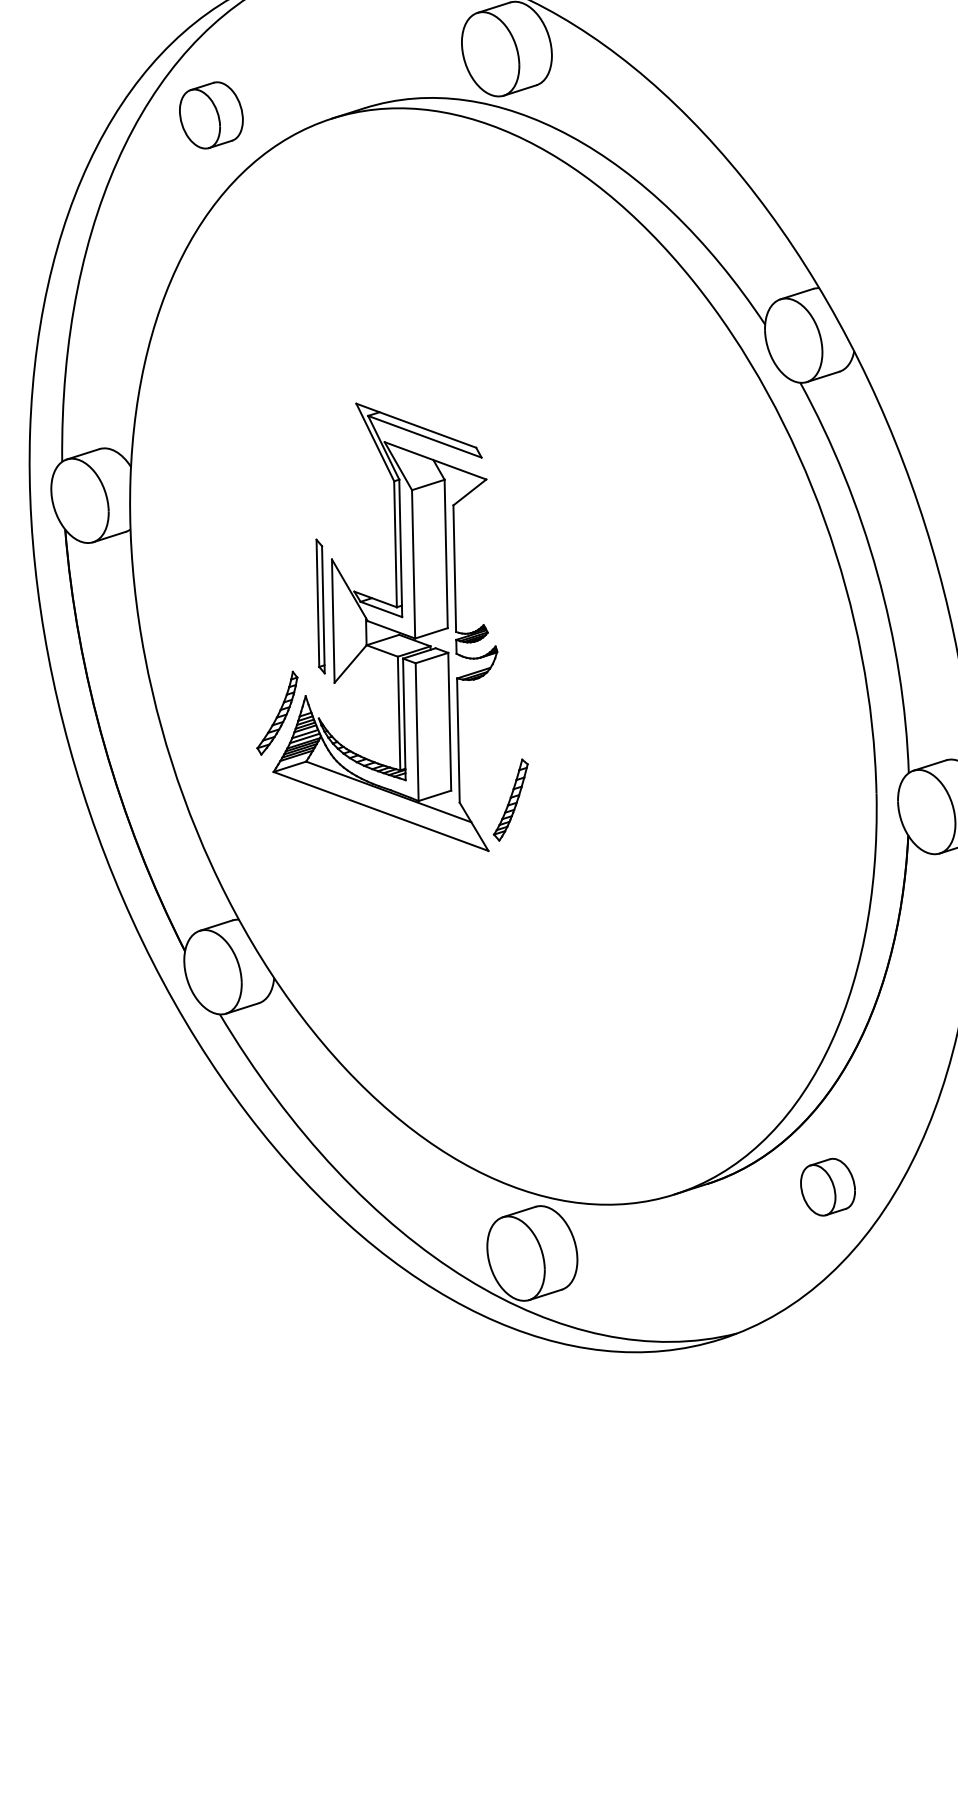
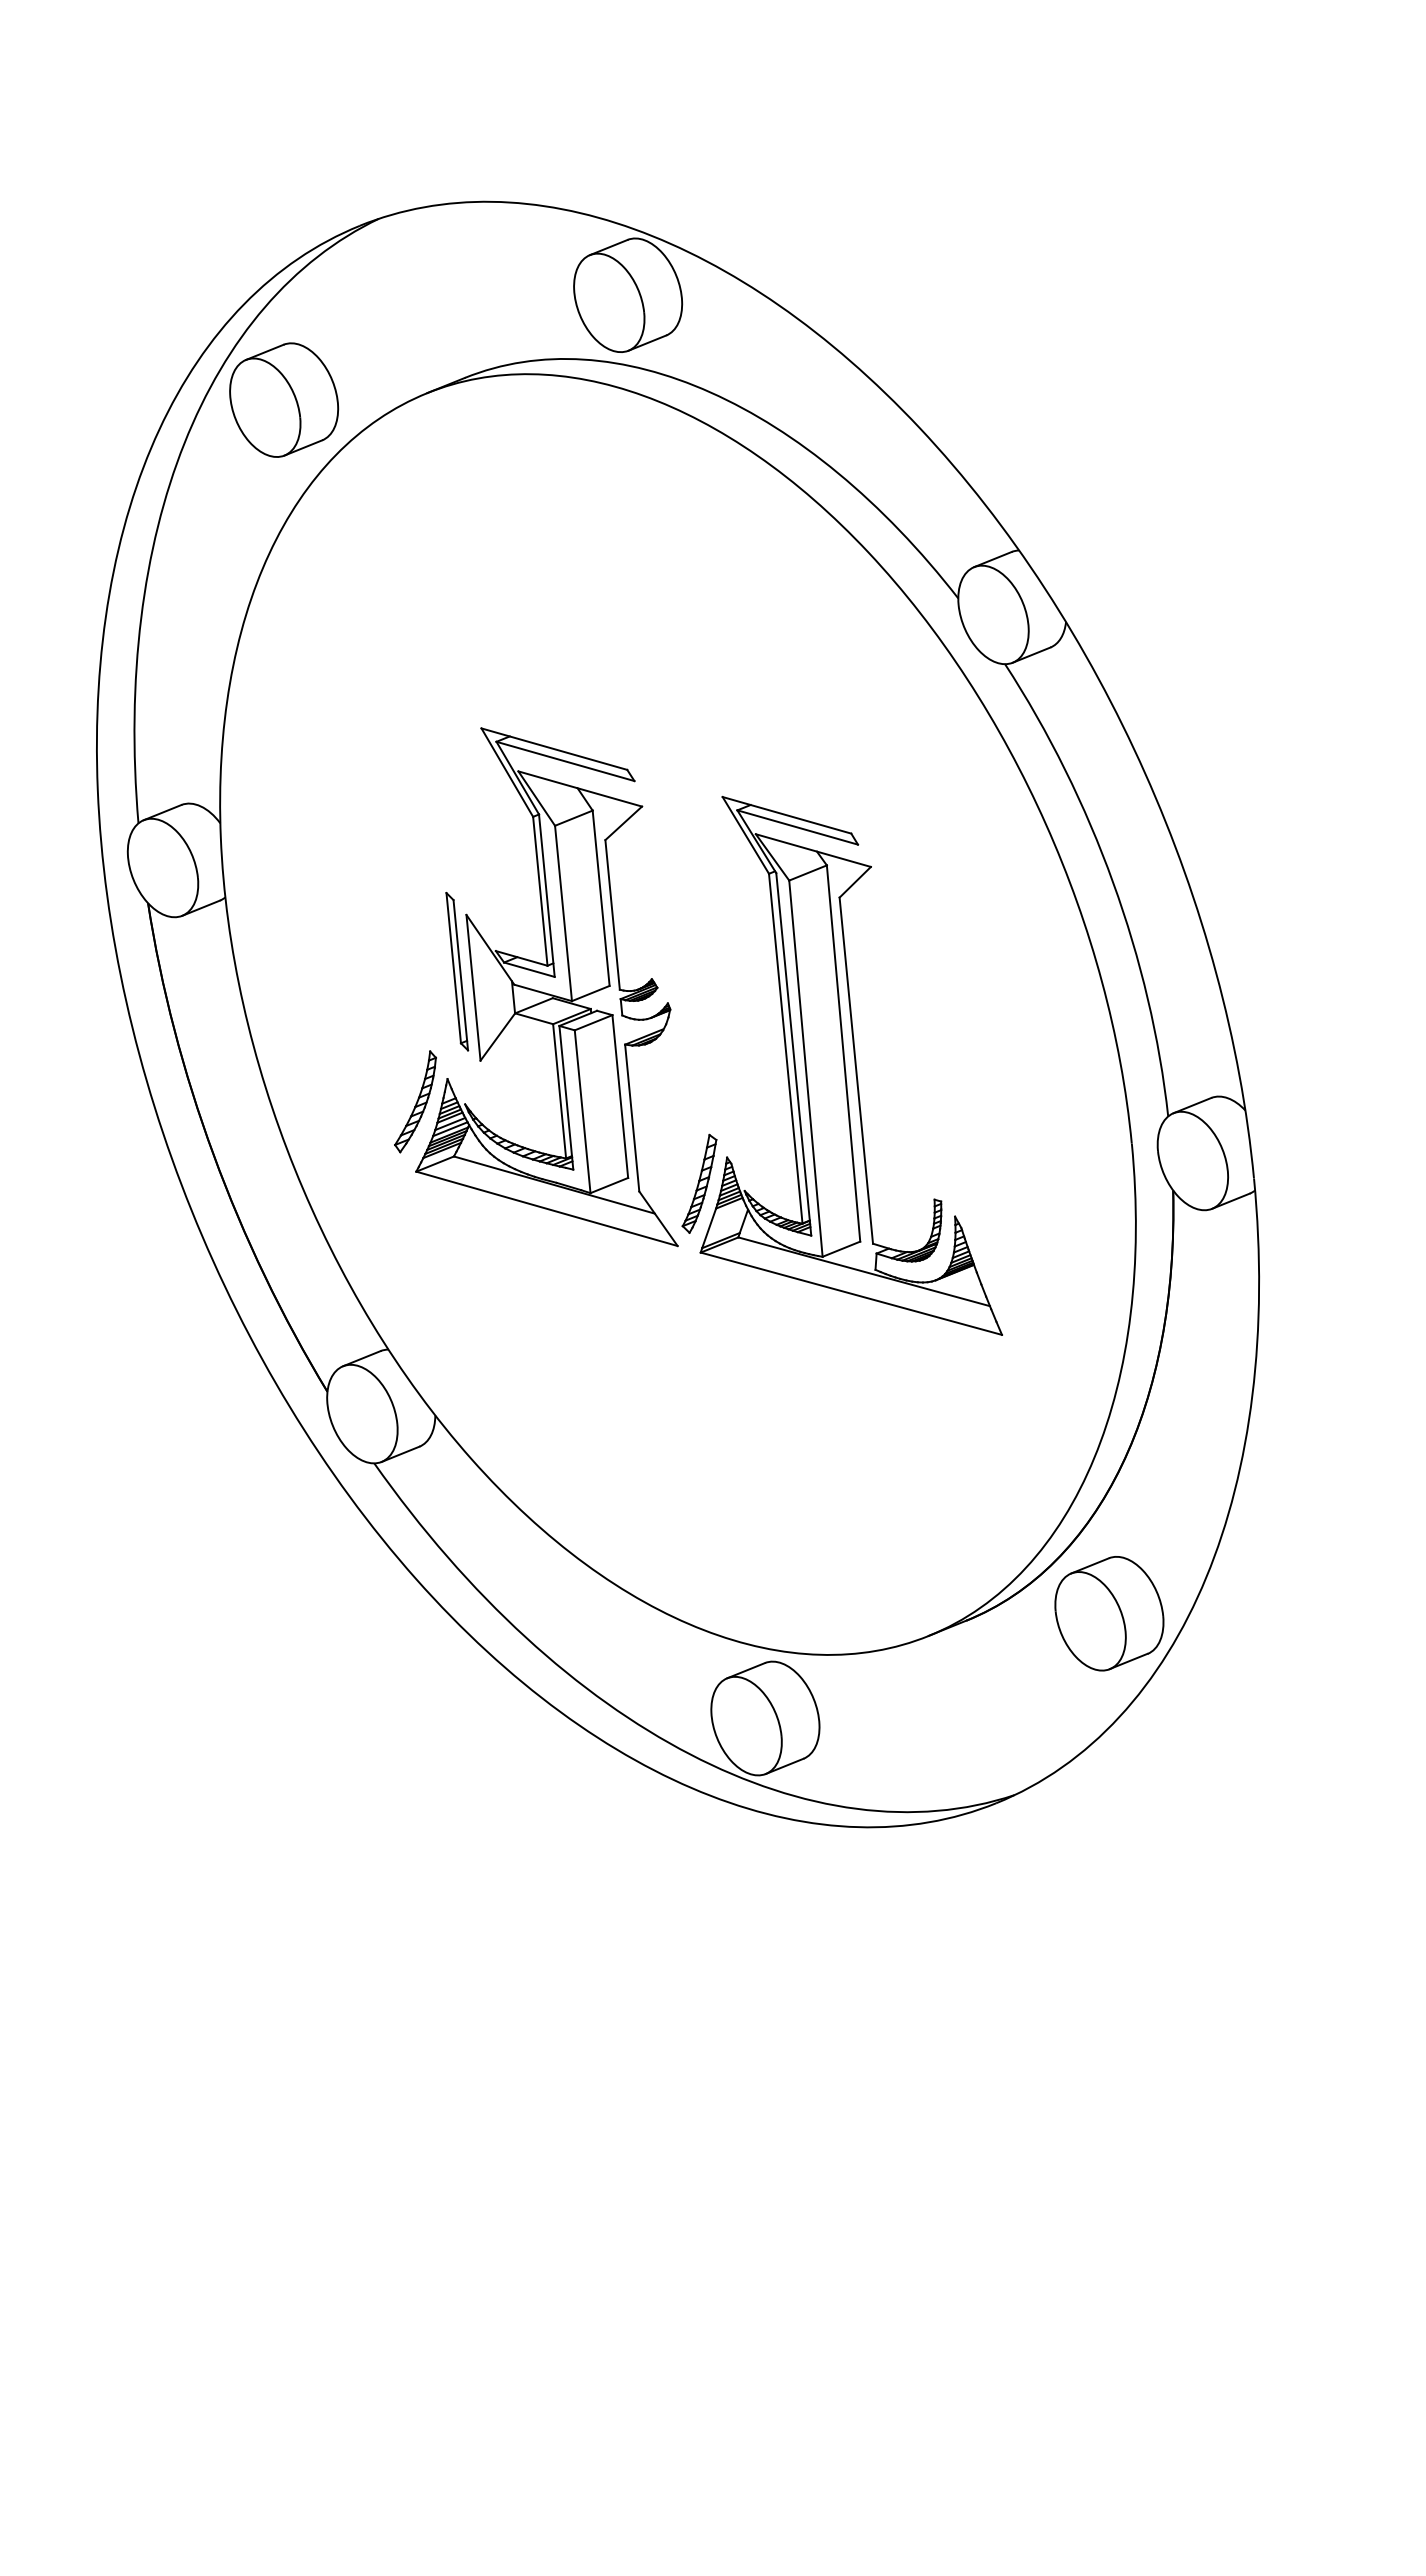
part: (211, 114) -> (284, 399), size x1.43
part: (645, 710) -> (850, 1065), added
part: (828, 1186) -> (1109, 1613), size x1.67

